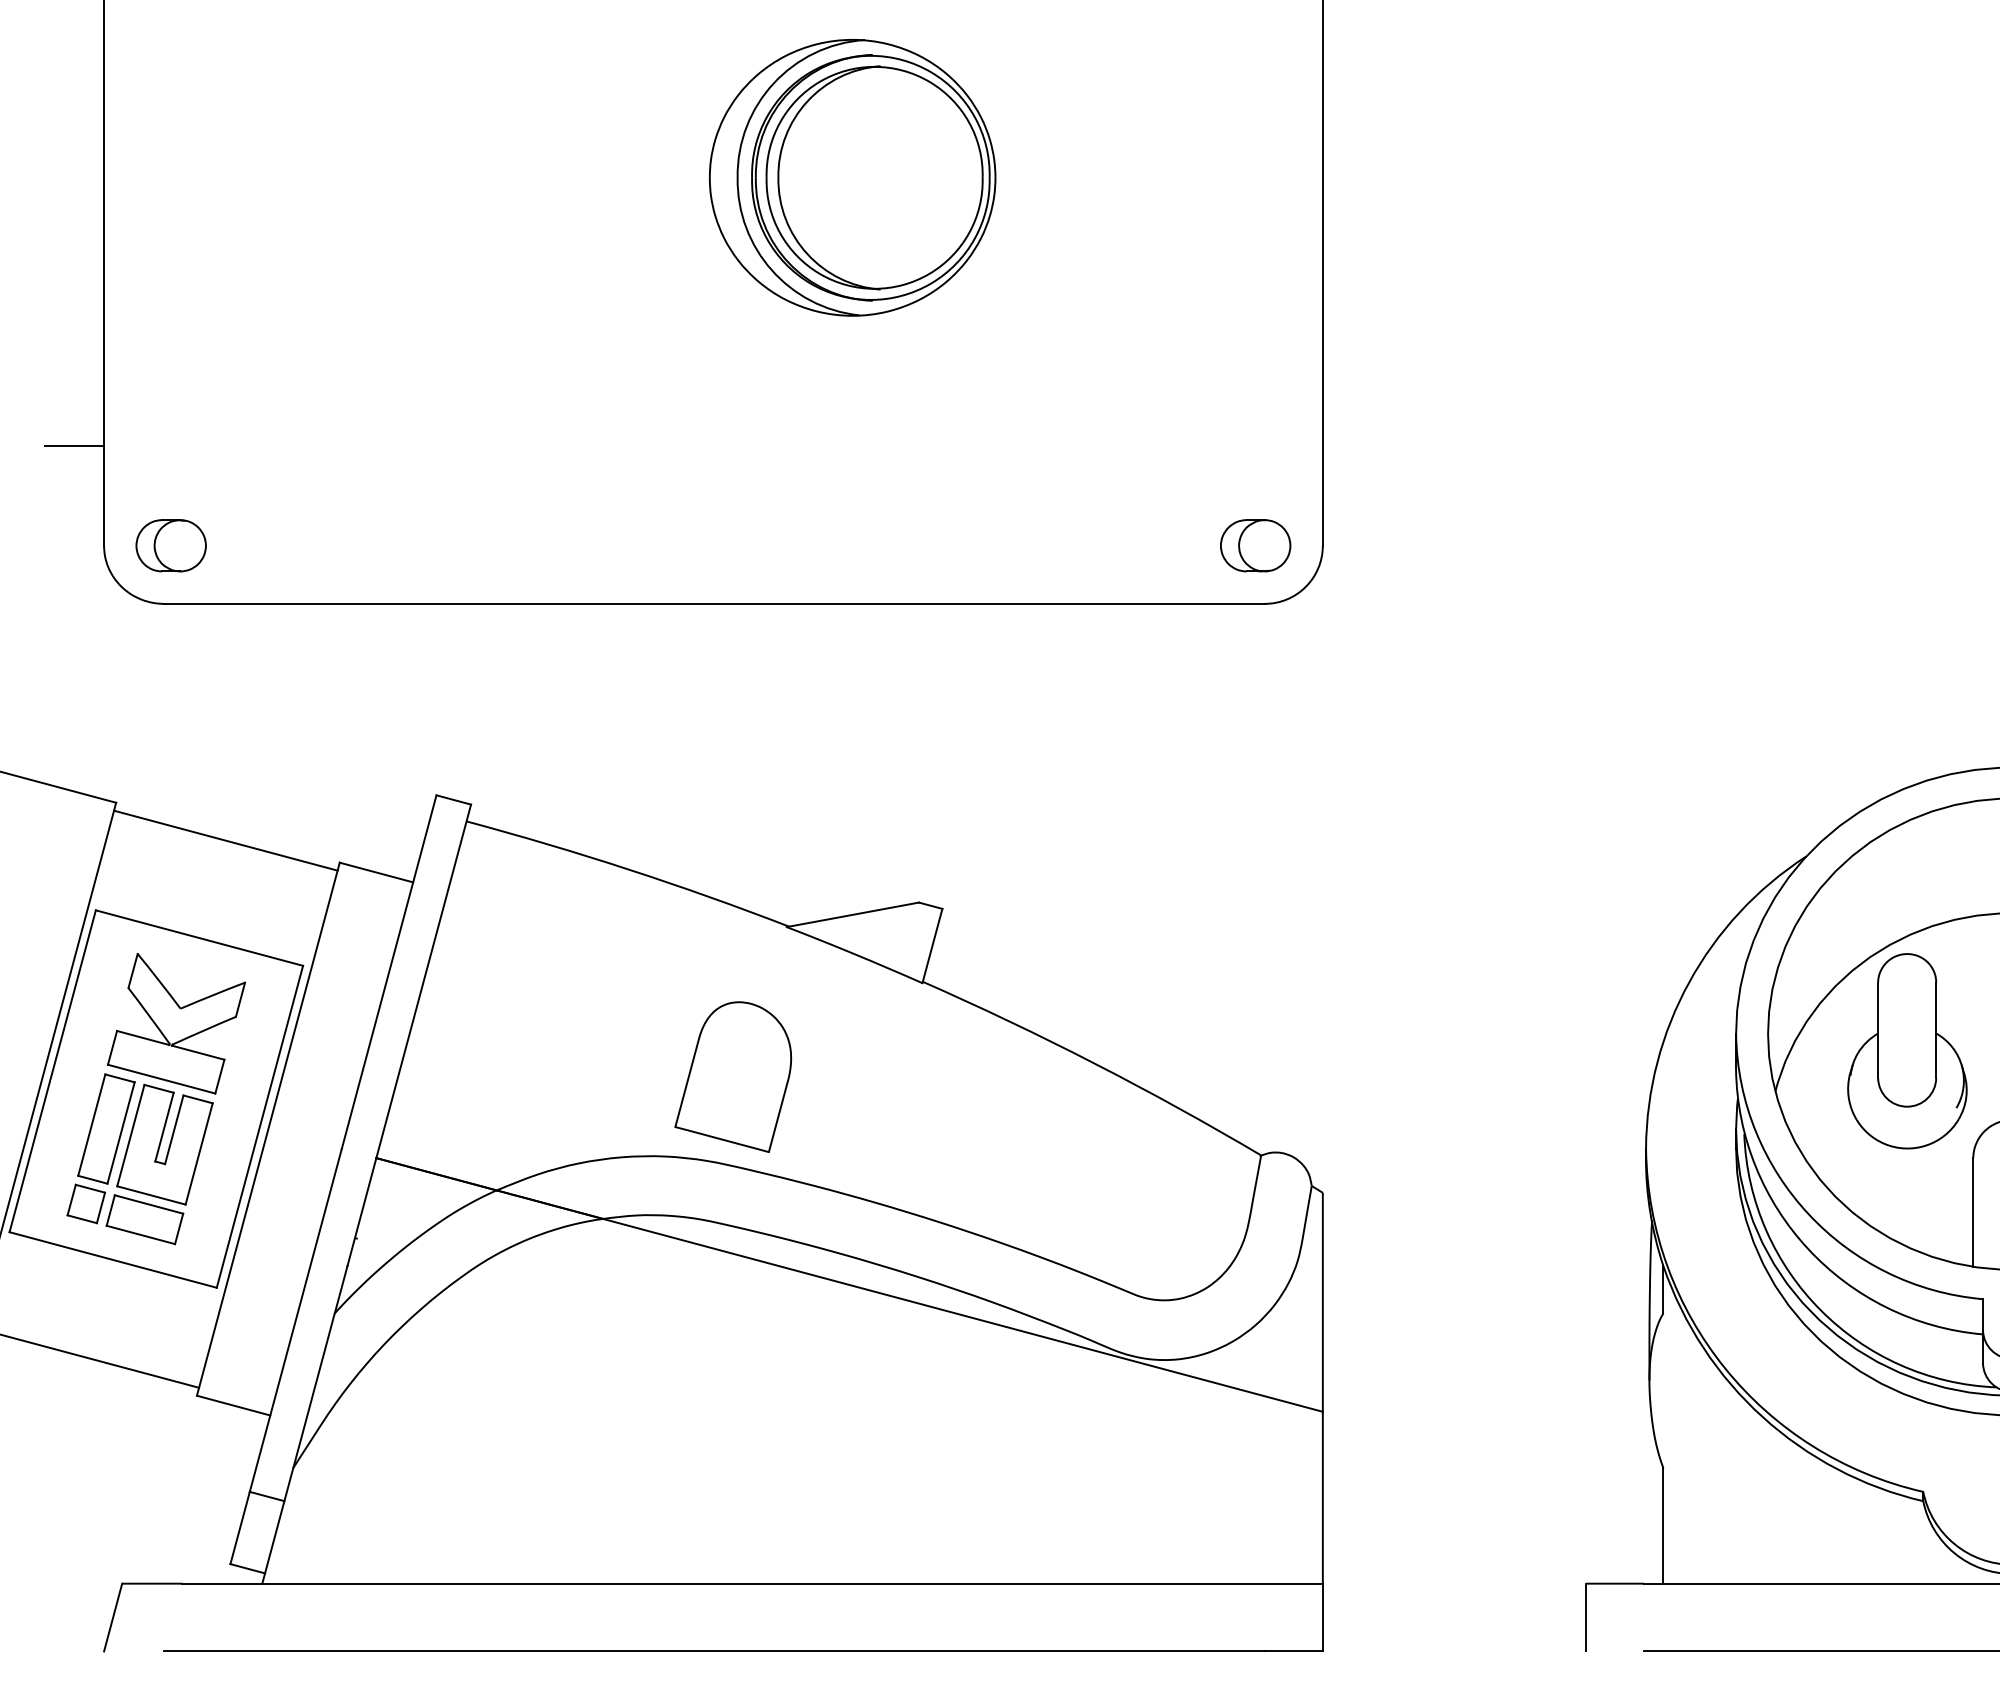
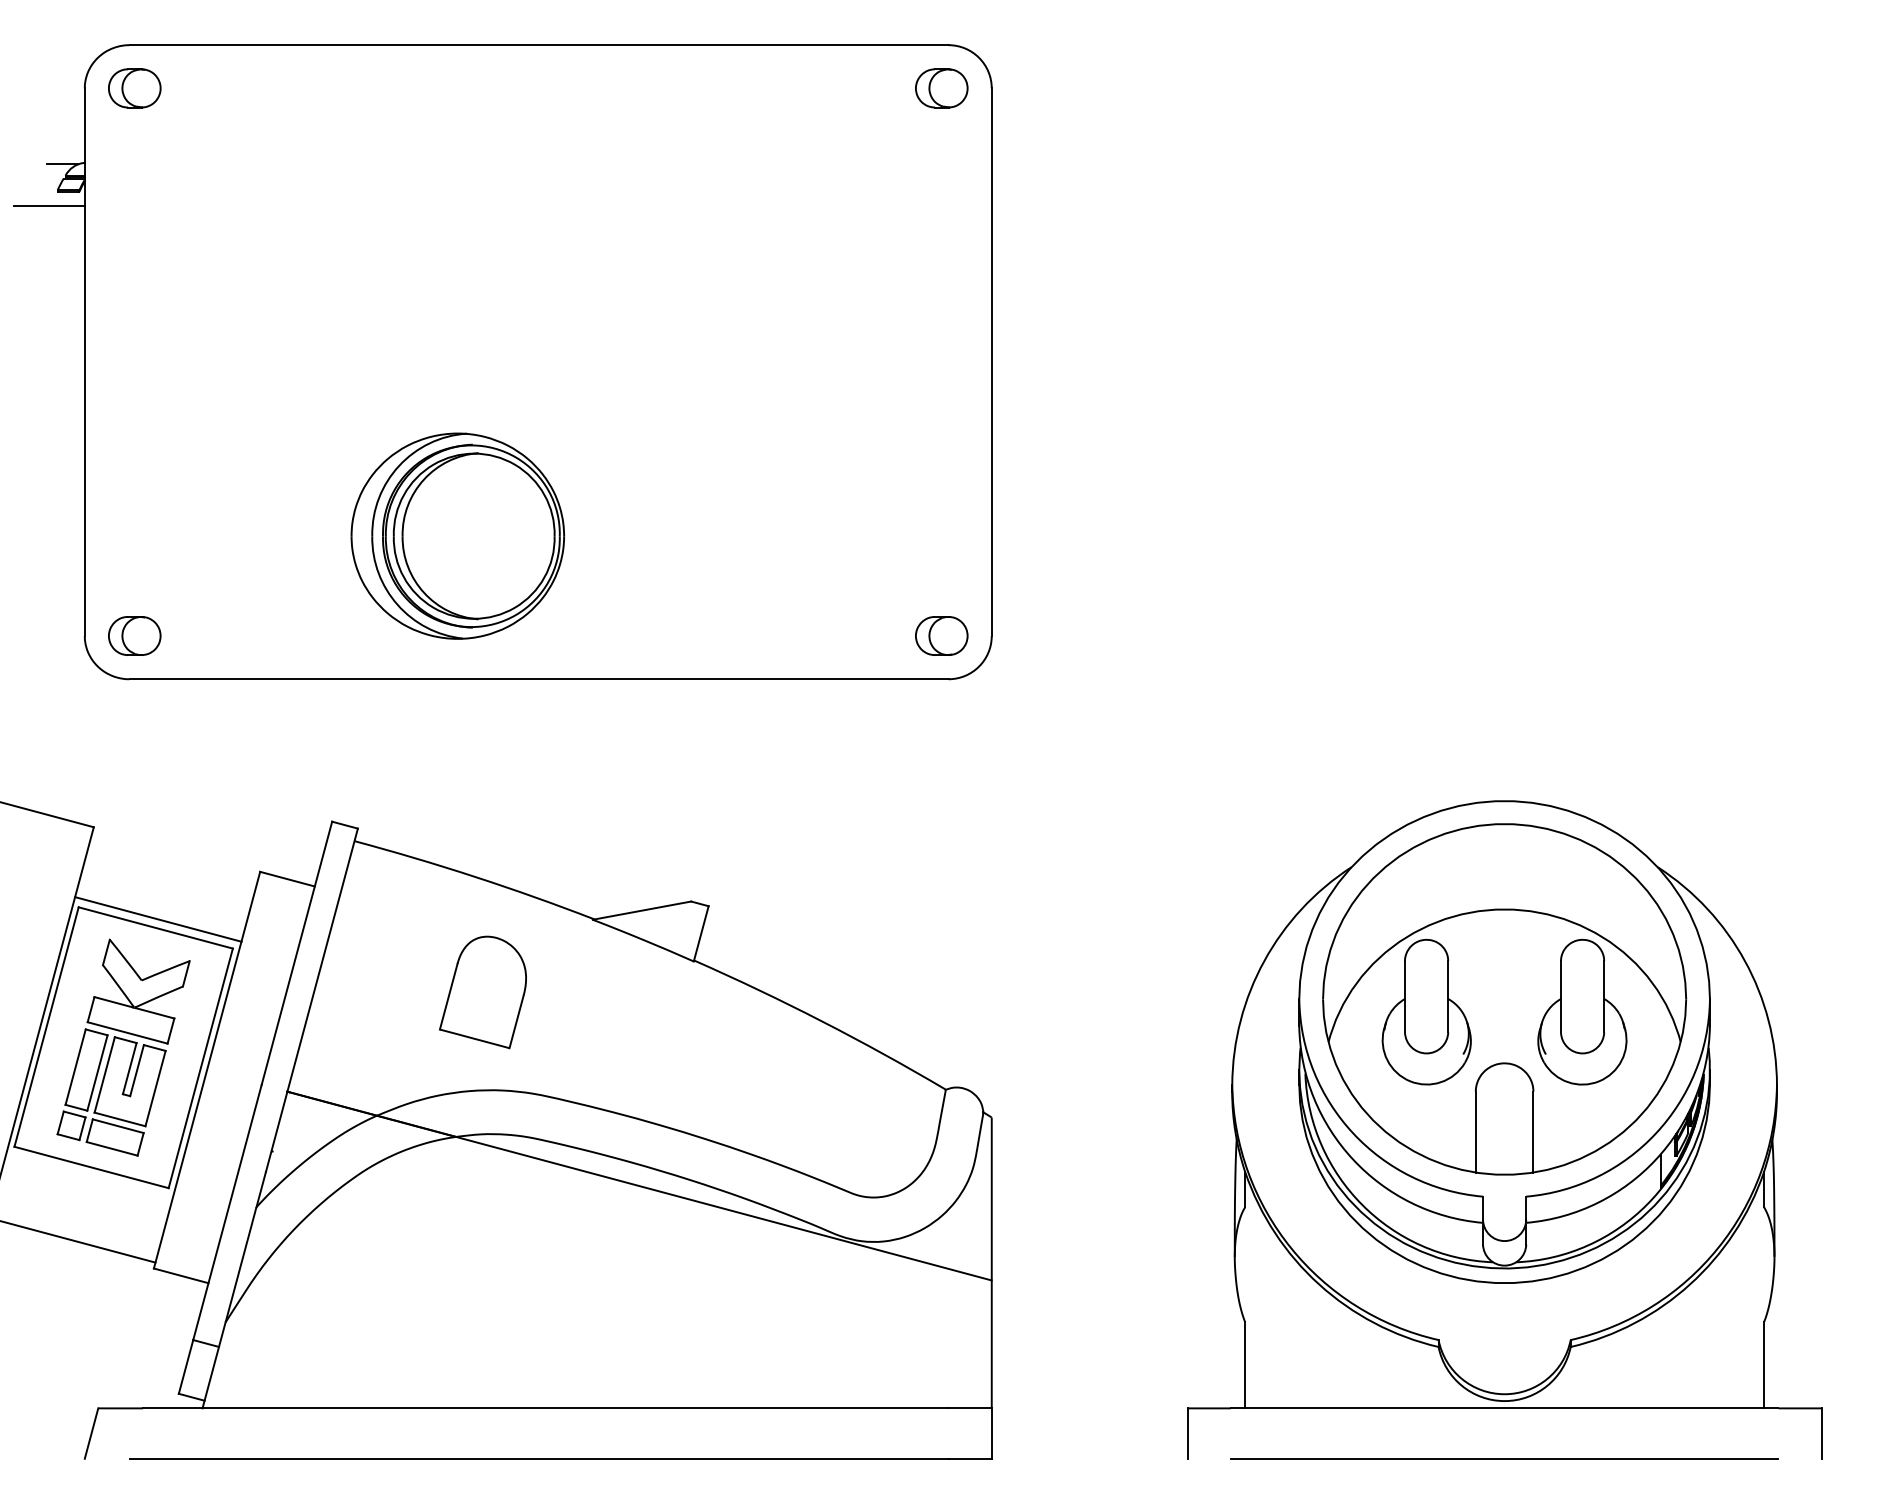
part: (852, 176) -> (457, 535), moved
line: (74, 445) -> (62, 561), removed
line: (225, 840) -> (158, 919), moved
part: (732, 1077) -> (482, 992), moved

